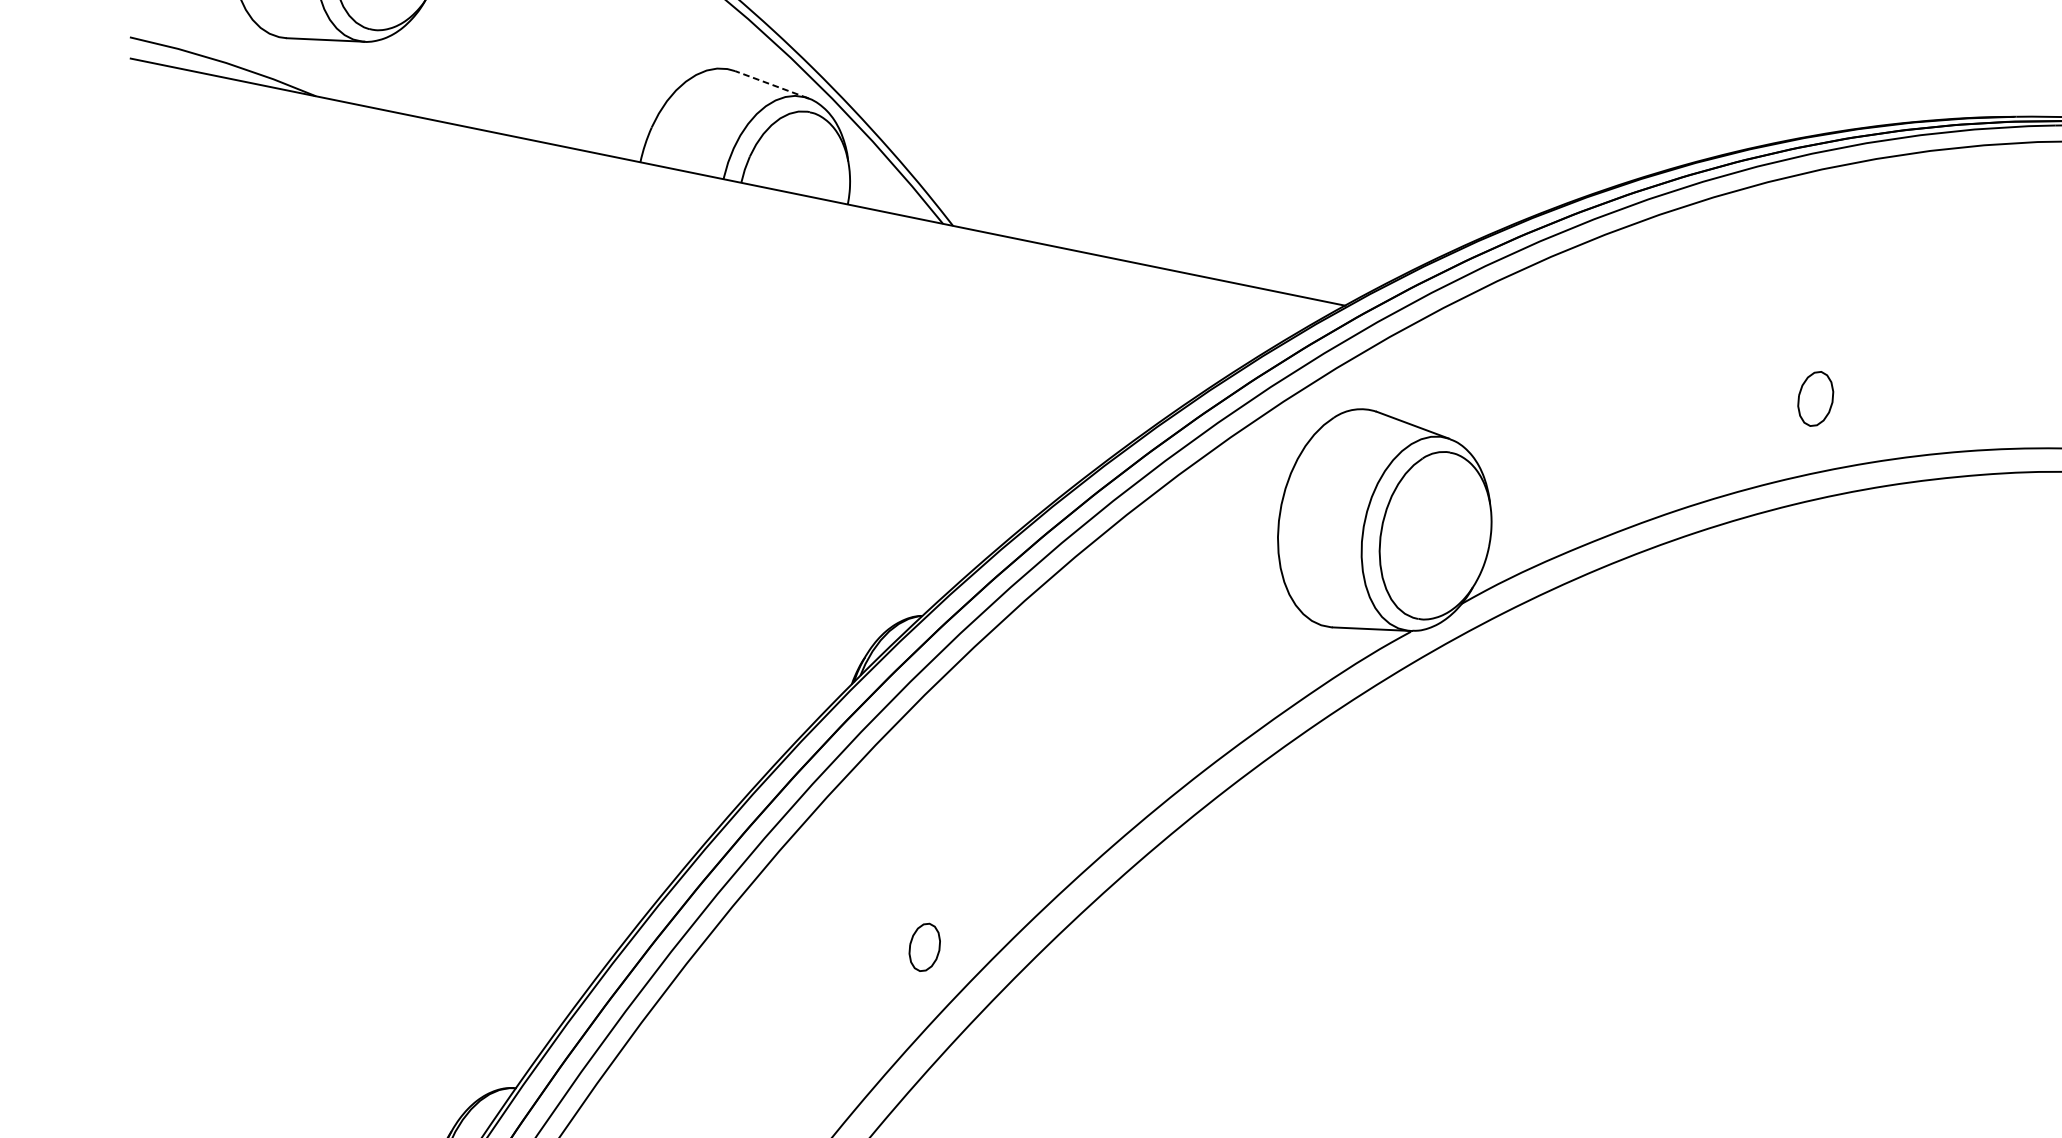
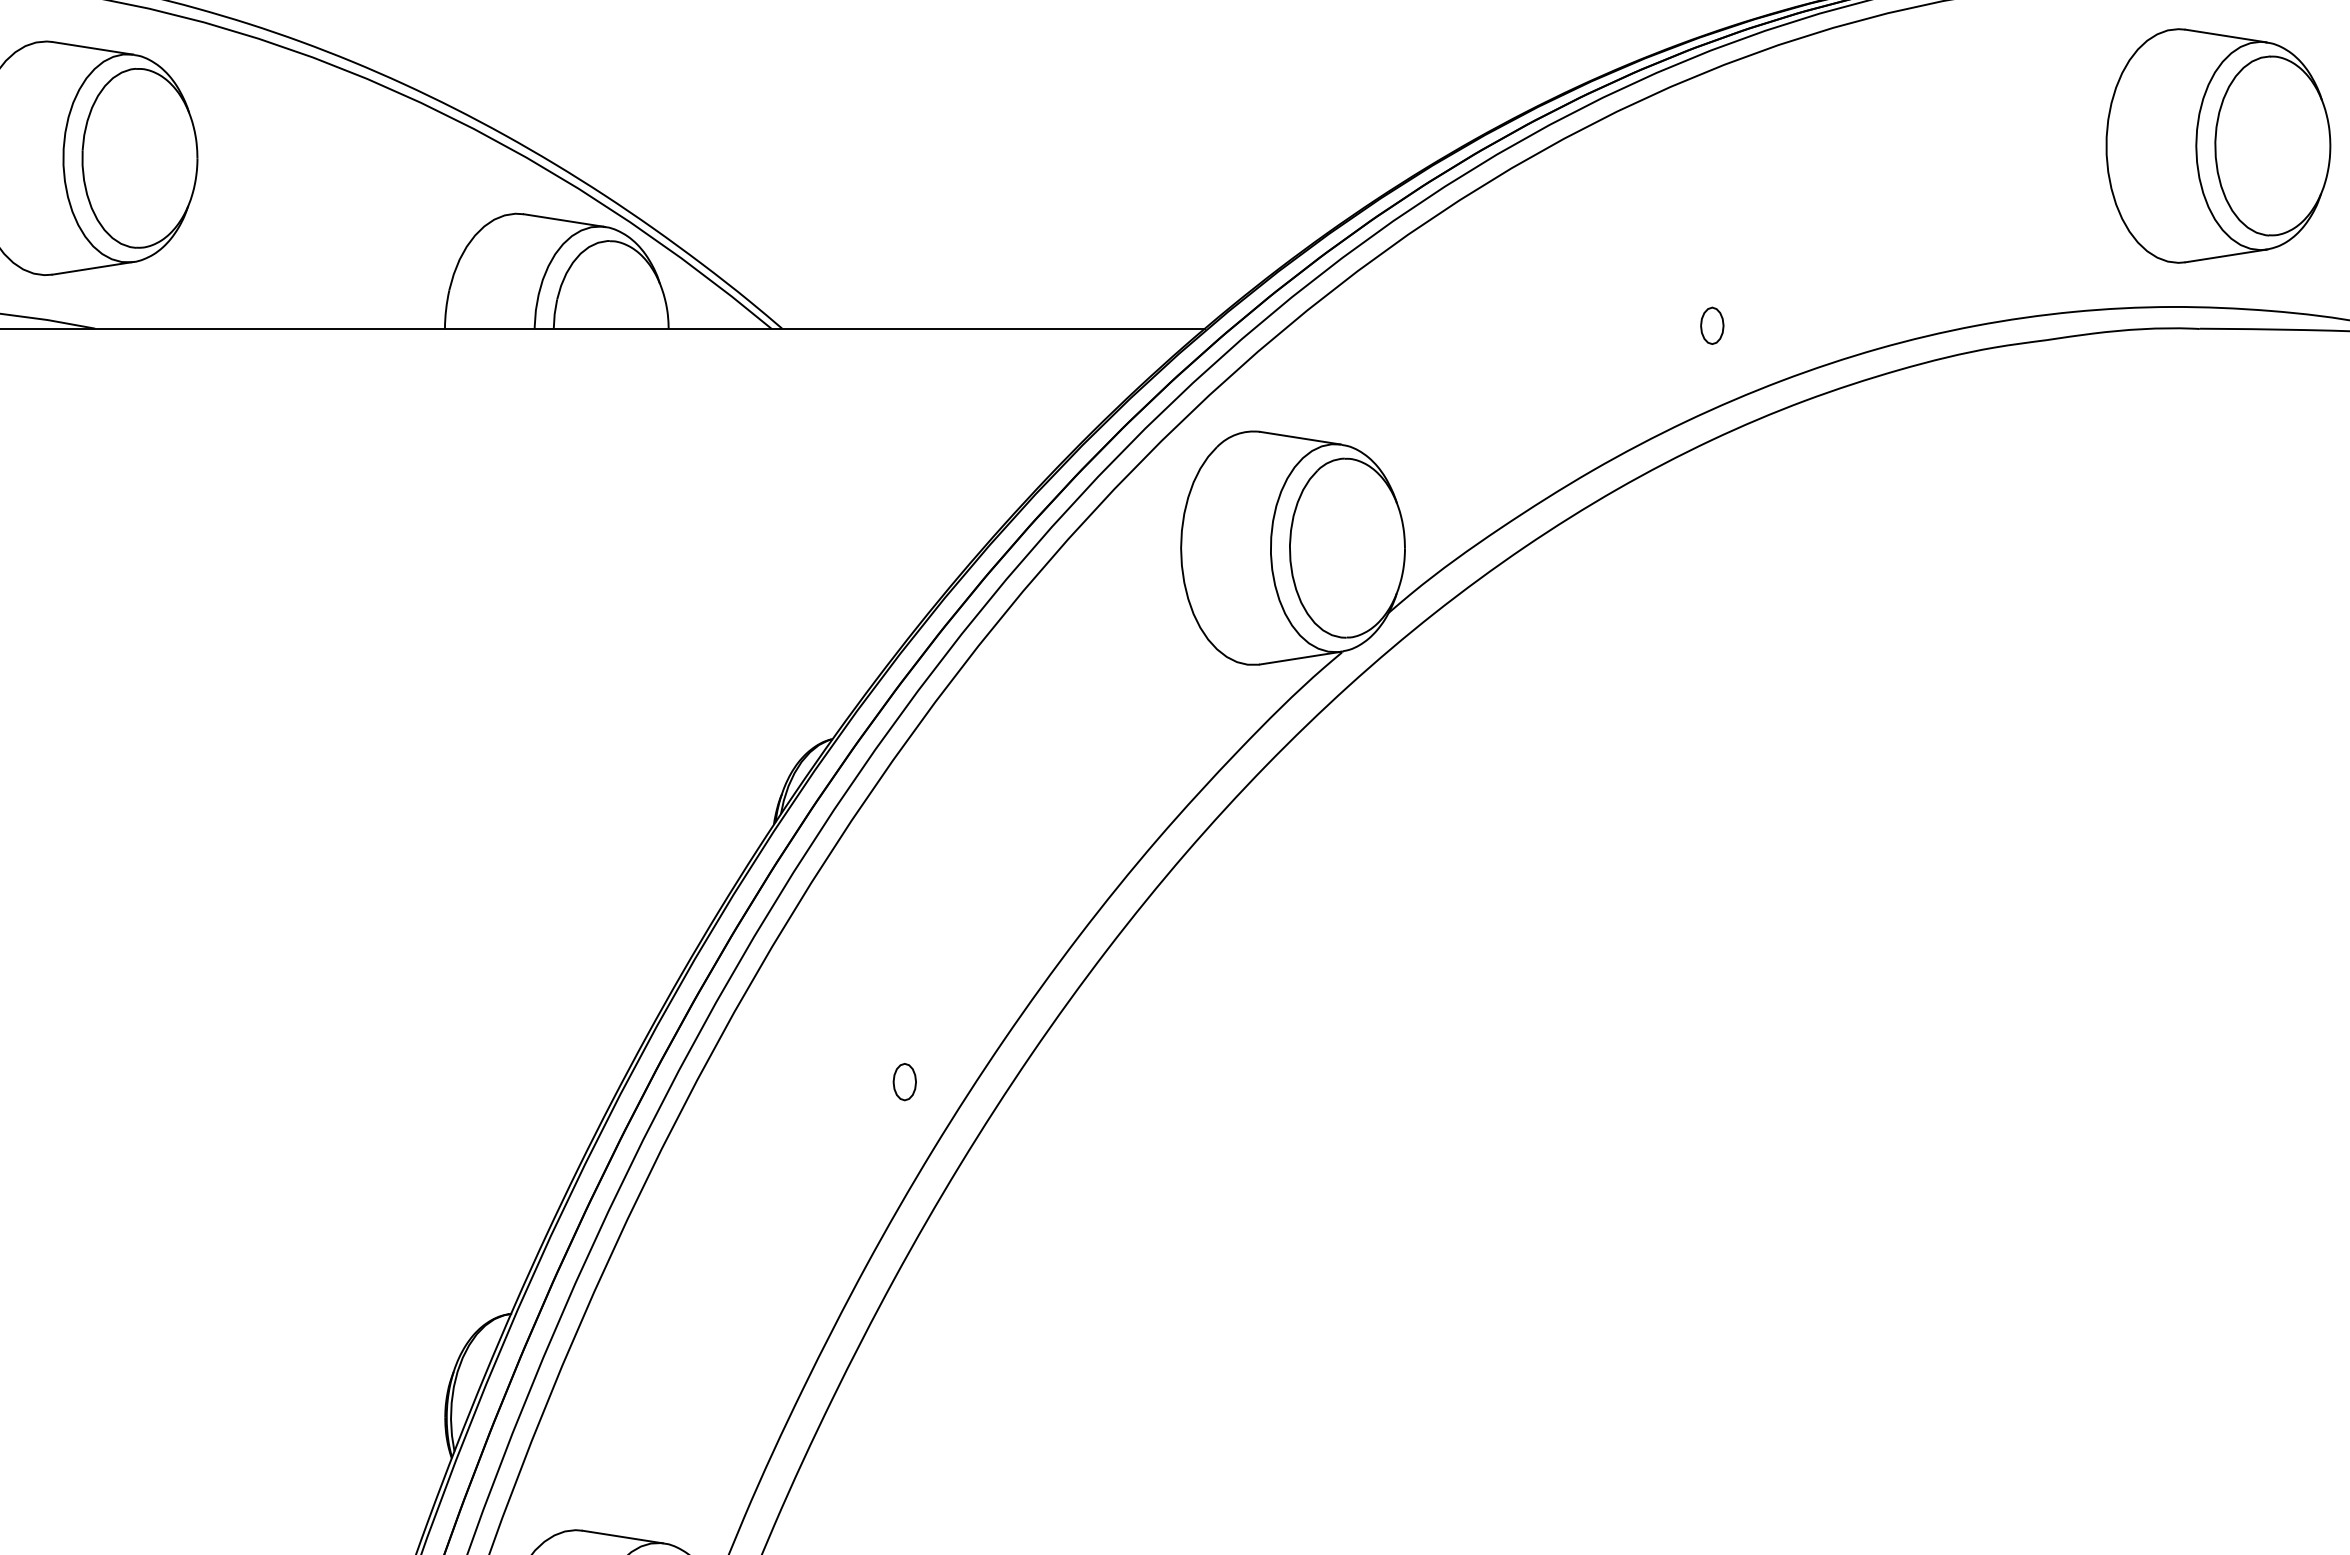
line: (771, 84) -> (564, 220), dashed -> solid
part: (1816, 398) -> (1712, 325), size x0.62
part: (924, 947) -> (904, 1082), size x0.71

